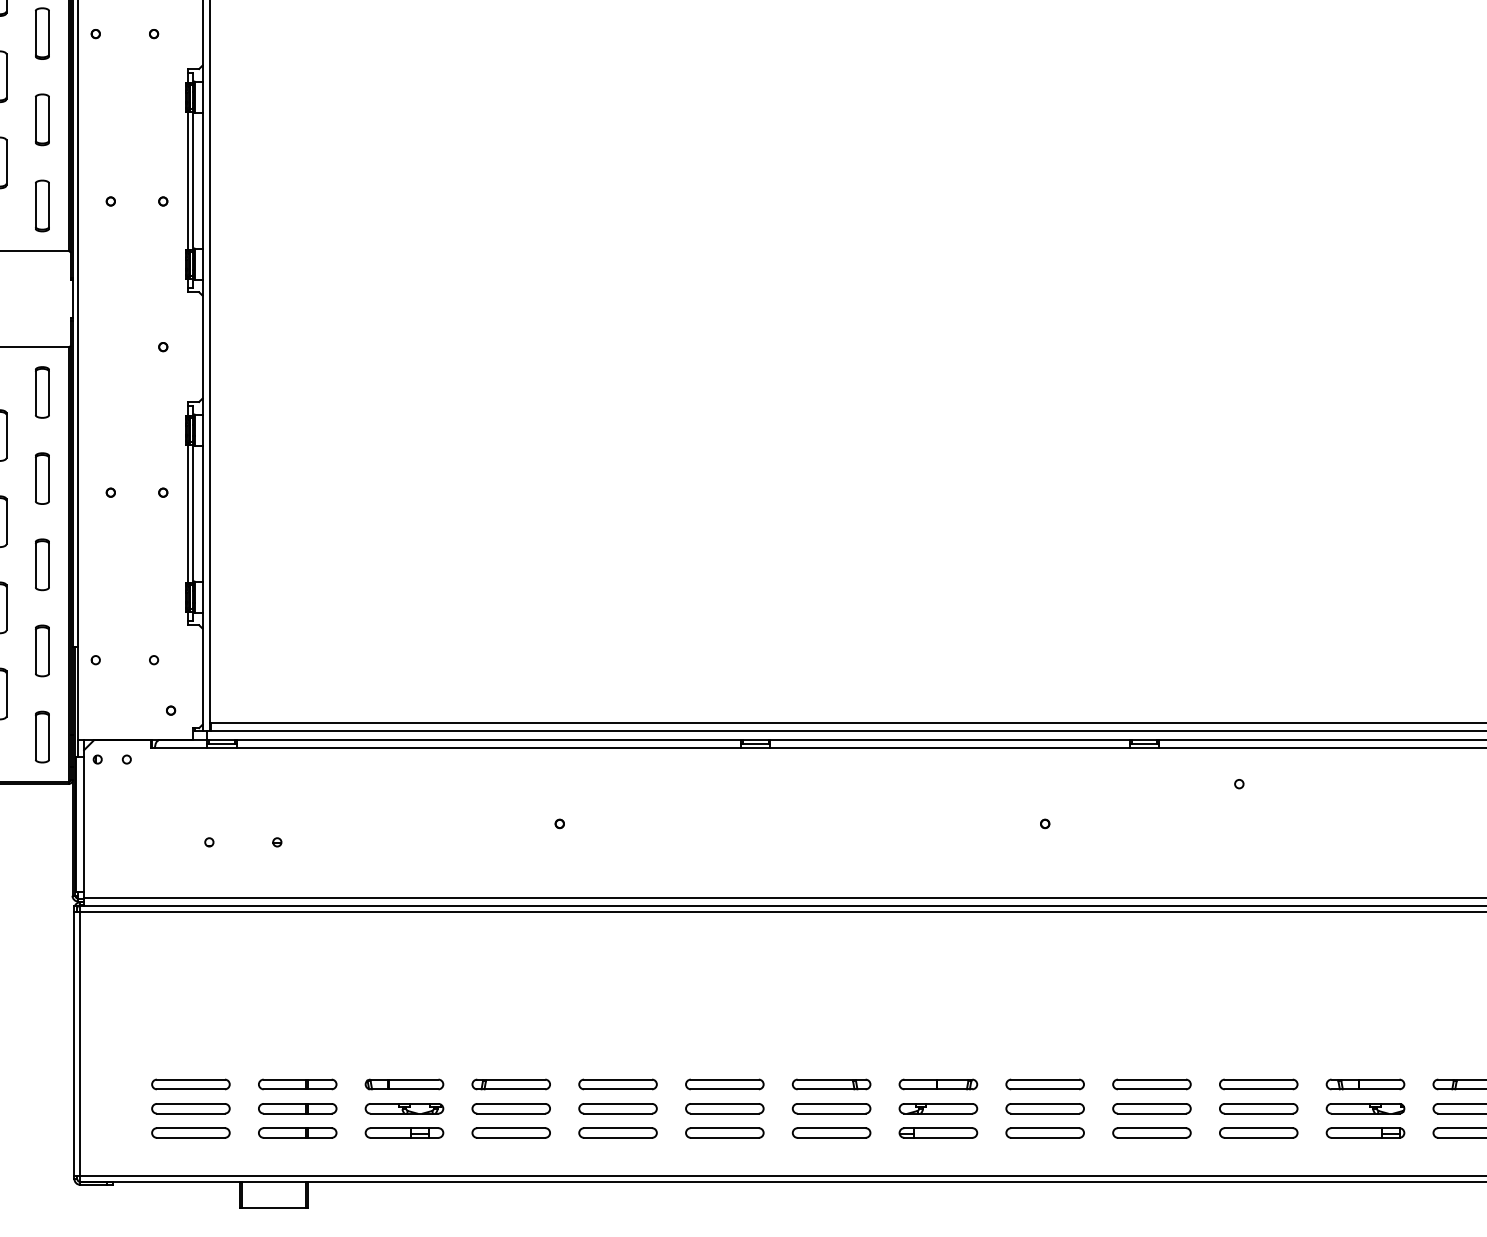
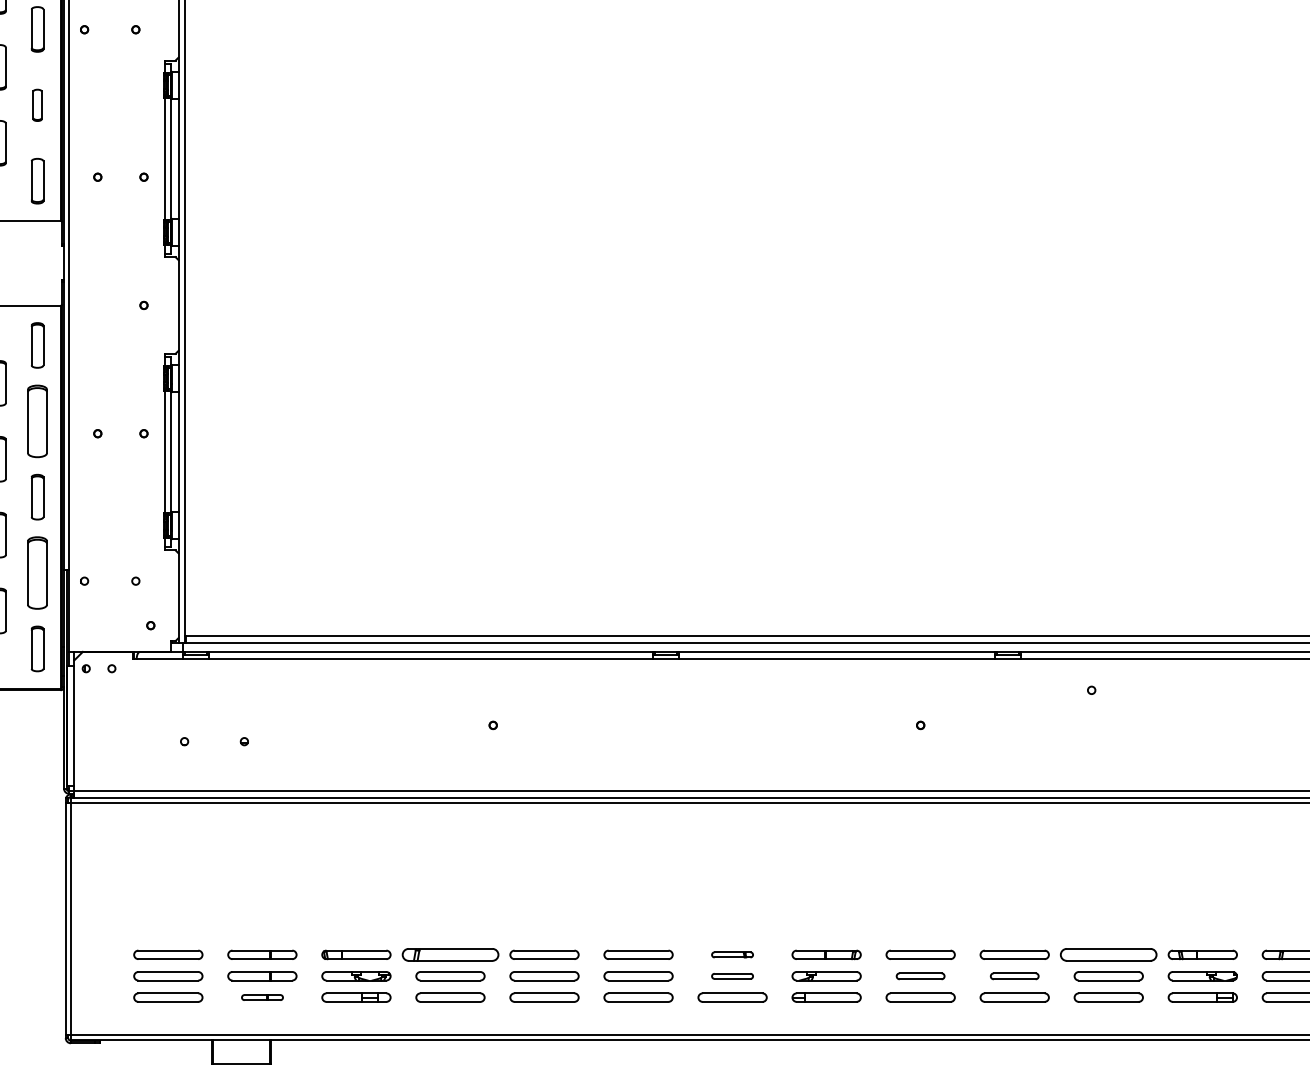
part: (42, 119) -> (37, 105), size x0.7
part: (42, 478) -> (37, 421), size x1.6
part: (42, 650) -> (37, 572), size x1.6
part: (510, 1084) -> (449, 954), size x1.4
part: (831, 1084) -> (732, 954), size x0.6
part: (1258, 1084) -> (1108, 954), size x1.4
part: (831, 1108) -> (732, 976), size x0.6
part: (1044, 1108) -> (920, 976), size x0.7
part: (1151, 1108) -> (1014, 976), size x0.7
part: (297, 1132) -> (262, 997), size x0.6

